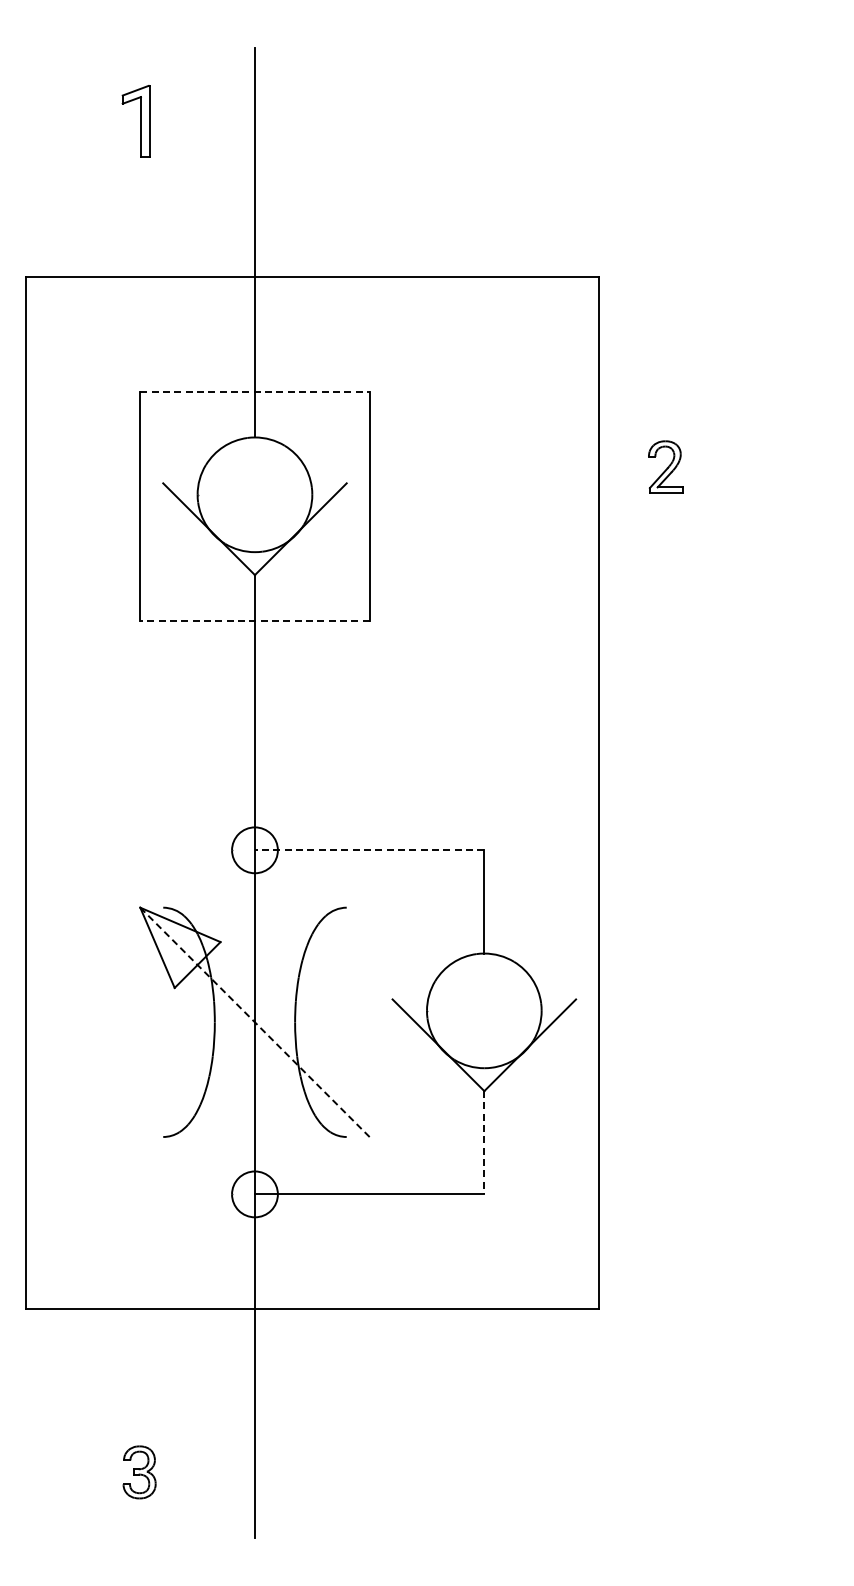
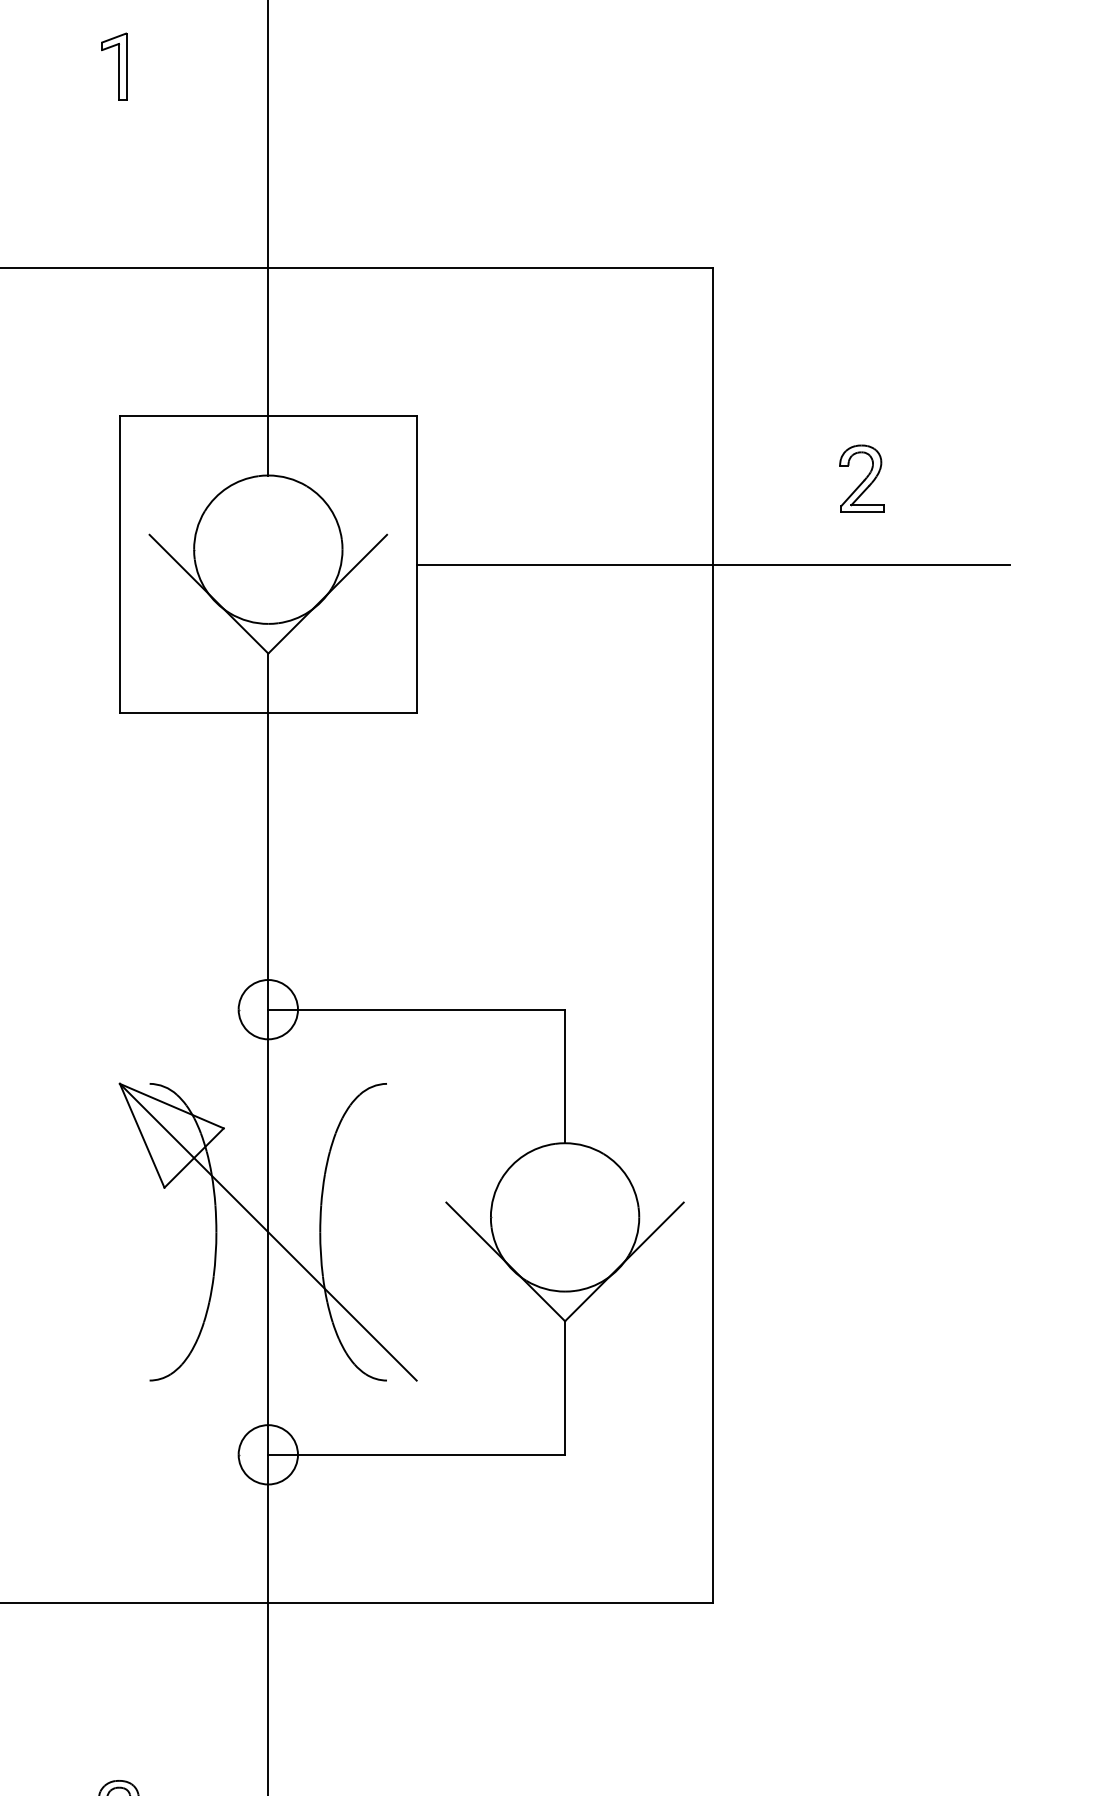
part: (135, 120) -> (113, 65), size x0.71
line: (254, 391) -> (267, 416), dashed -> solid
part: (665, 466) -> (861, 478), moved
line: (598, 506) -> (712, 564), added
line: (254, 621) -> (267, 713), dashed -> solid
line: (369, 850) -> (416, 1009), dashed -> solid
line: (254, 1022) -> (267, 1232), dashed -> solid
line: (484, 1142) -> (565, 1387), dashed -> solid

